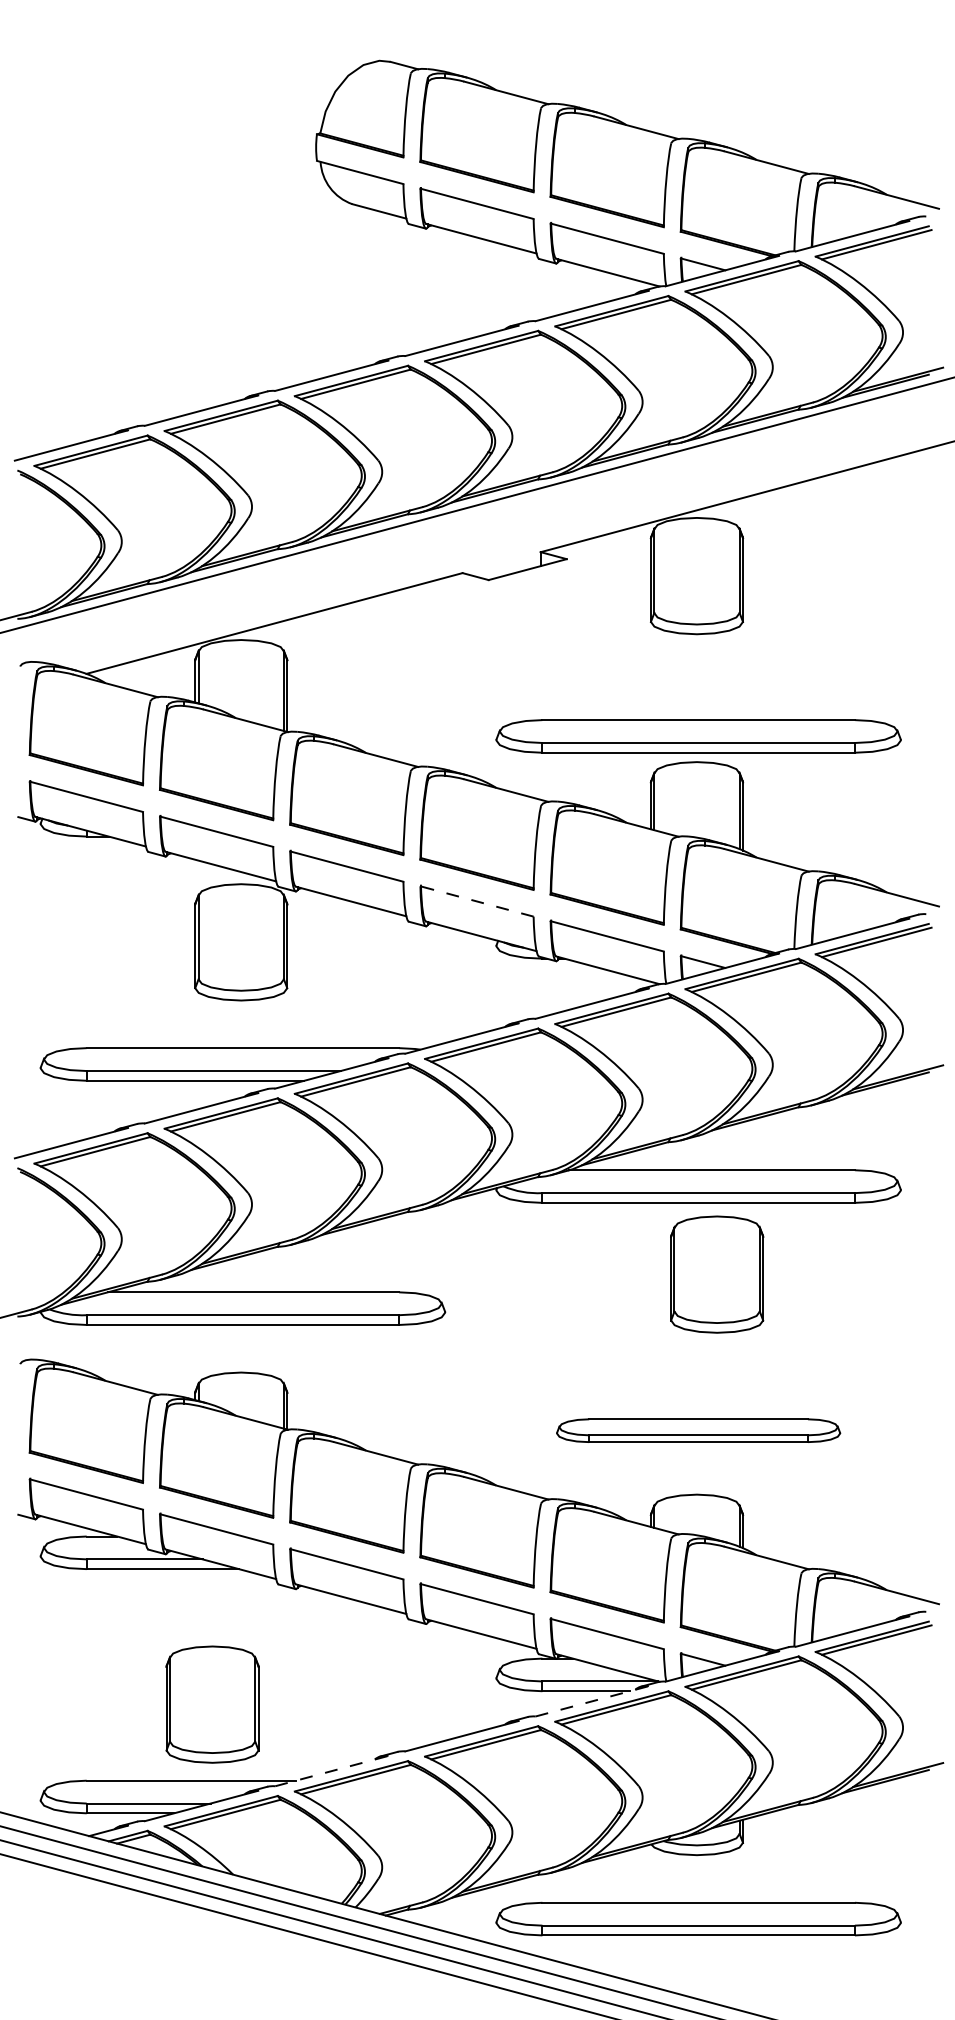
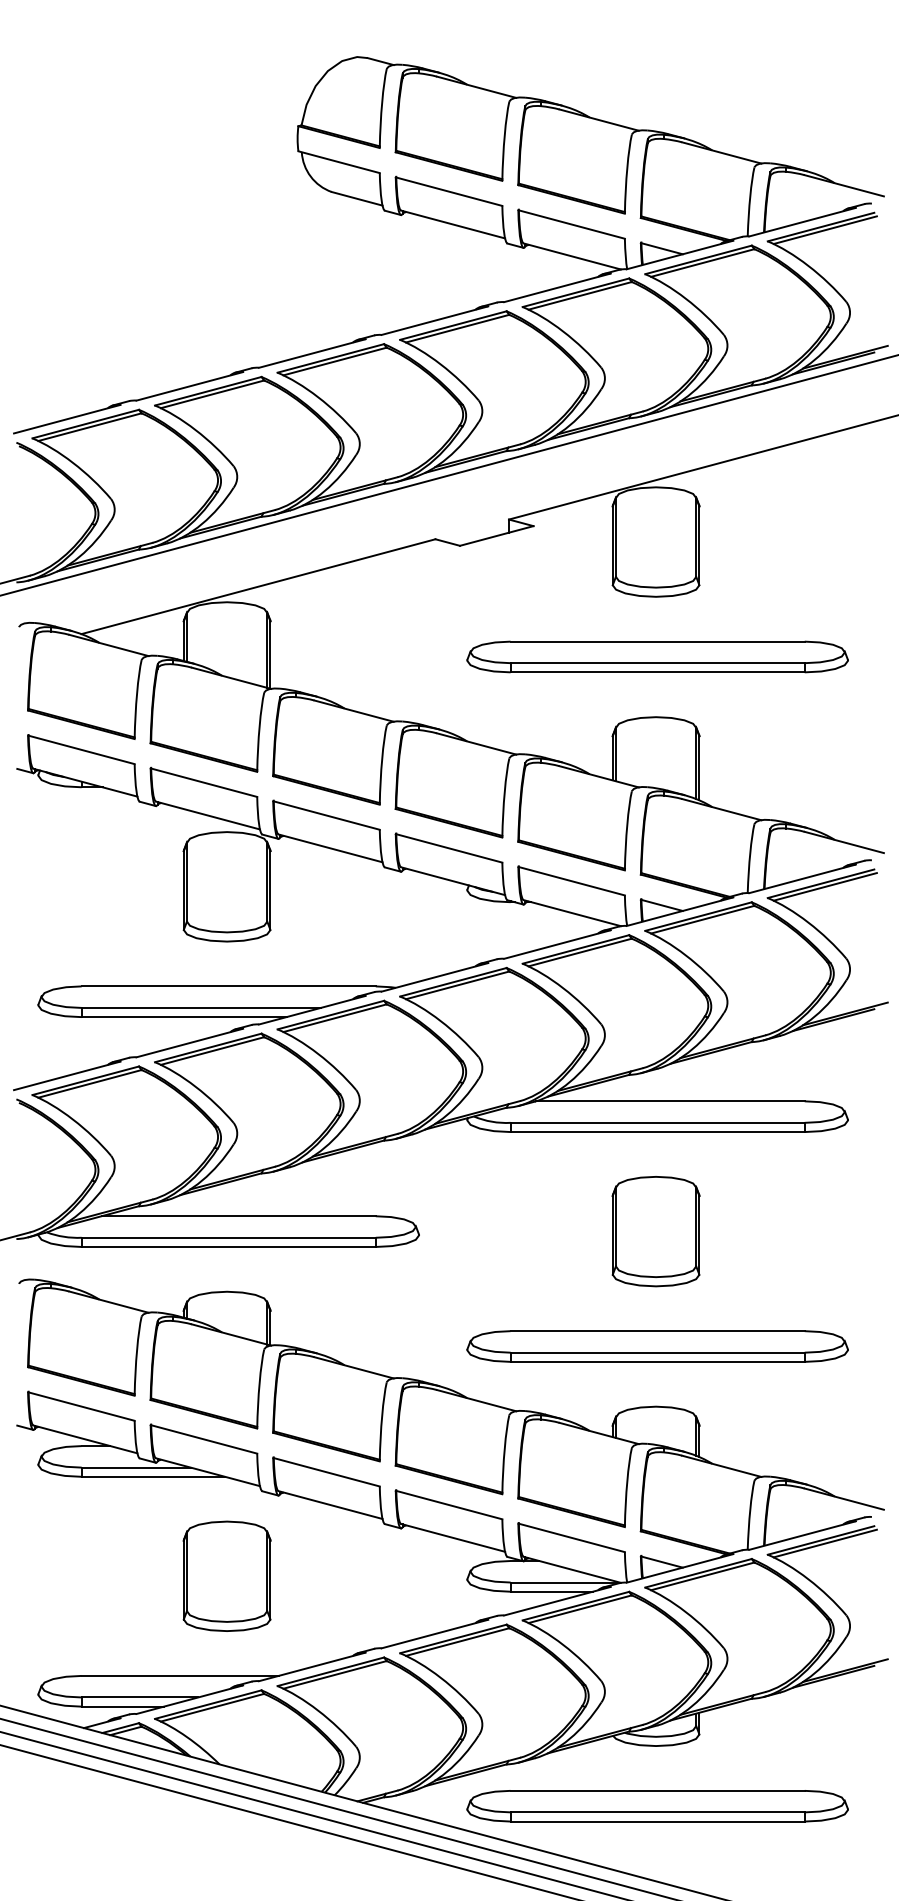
part: (698, 735) -> (657, 656), moved
line: (476, 901) -> (448, 848), dashed -> solid
part: (716, 1274) -> (655, 1231), moved
part: (698, 1430) -> (657, 1346), size x1.43
line: (593, 1701) -> (558, 1601), dashed -> solid
part: (211, 1703) -> (226, 1575), moved
line: (331, 1770) -> (312, 1666), dashed -> solid

